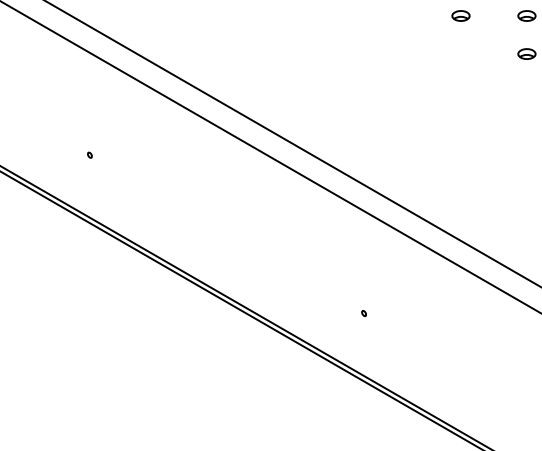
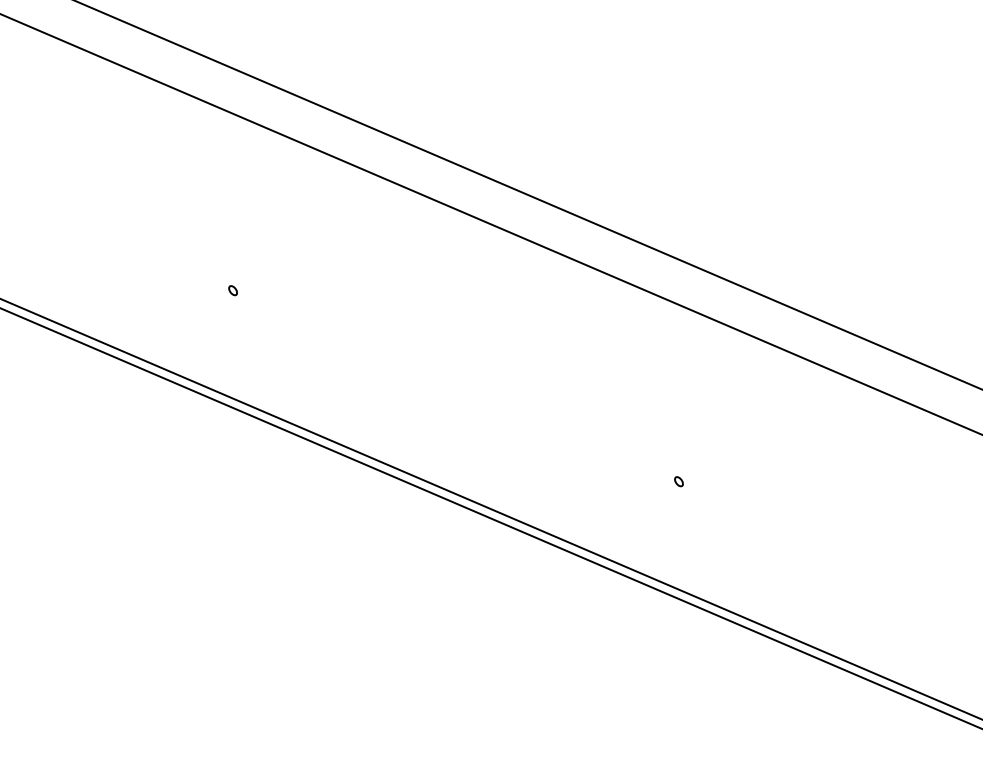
part: (89, 154) -> (232, 289), moved

